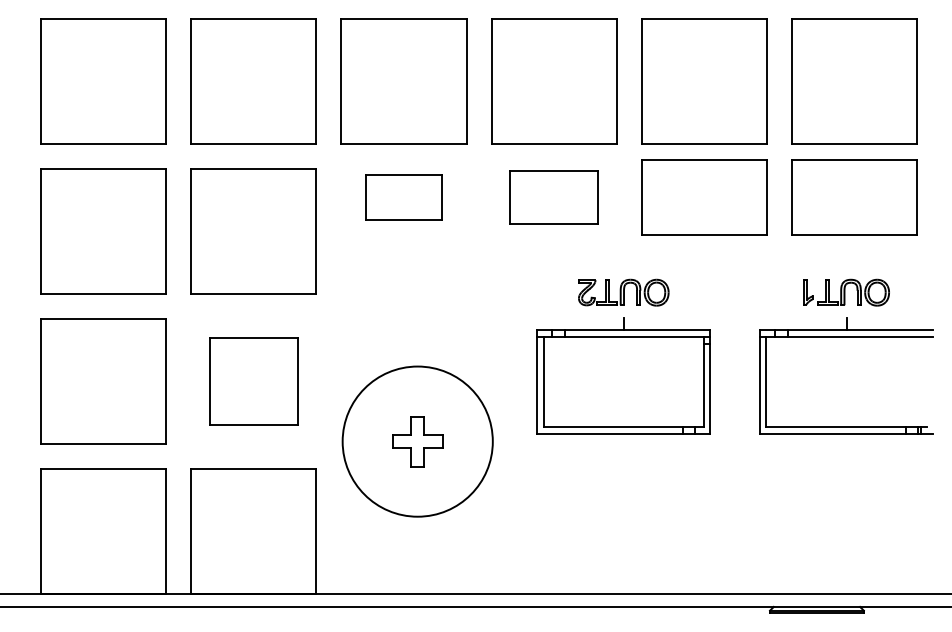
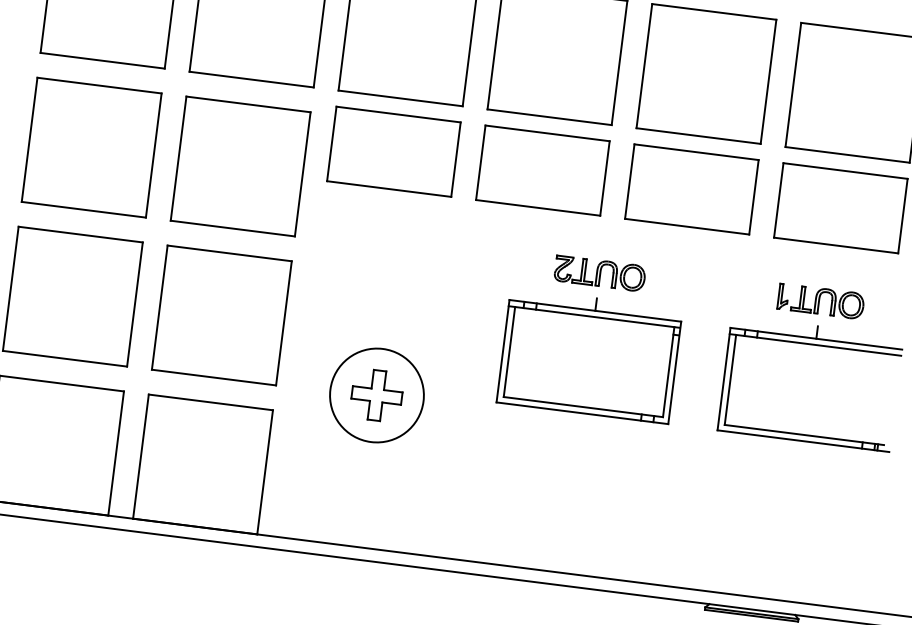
part: (403, 197) -> (393, 151), size x1.67
part: (554, 197) -> (543, 170), size x1.43
part: (253, 381) -> (221, 315), size x1.43
circle: (417, 441) -> (376, 395), size x0.62

